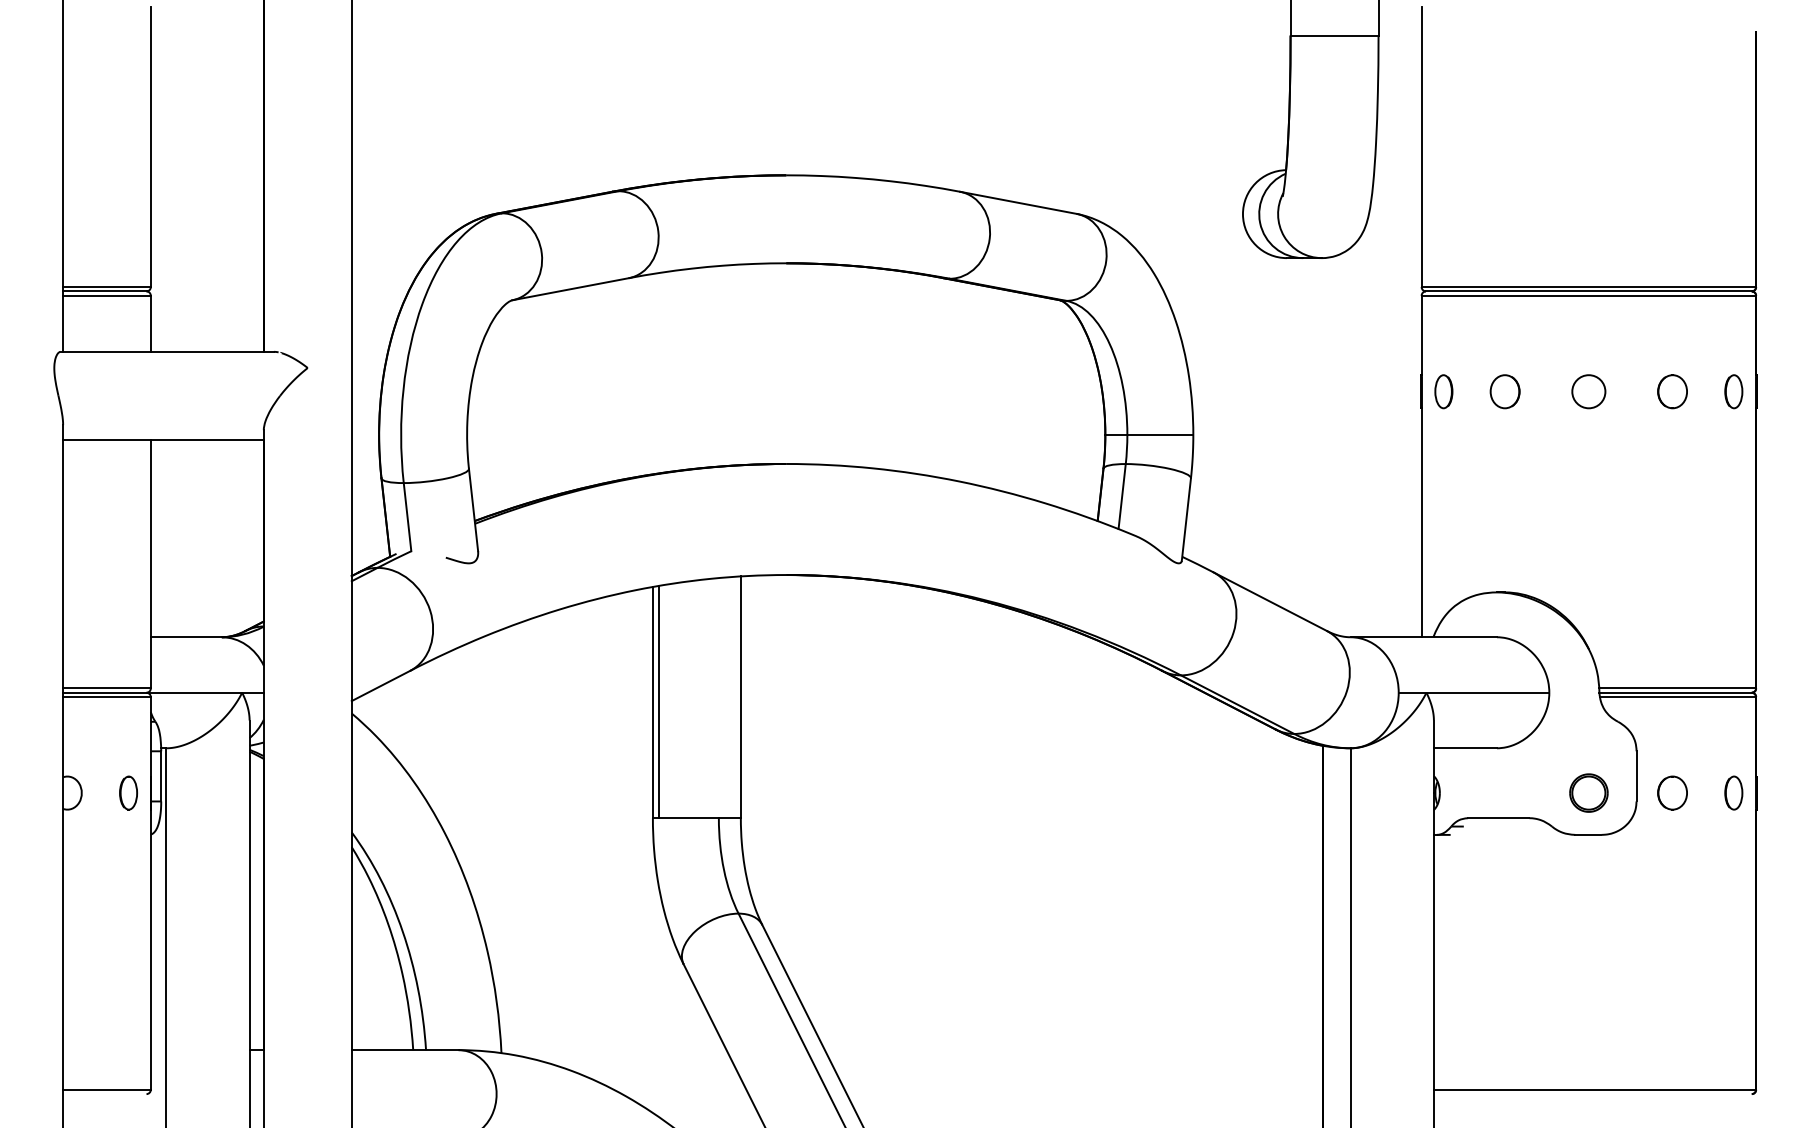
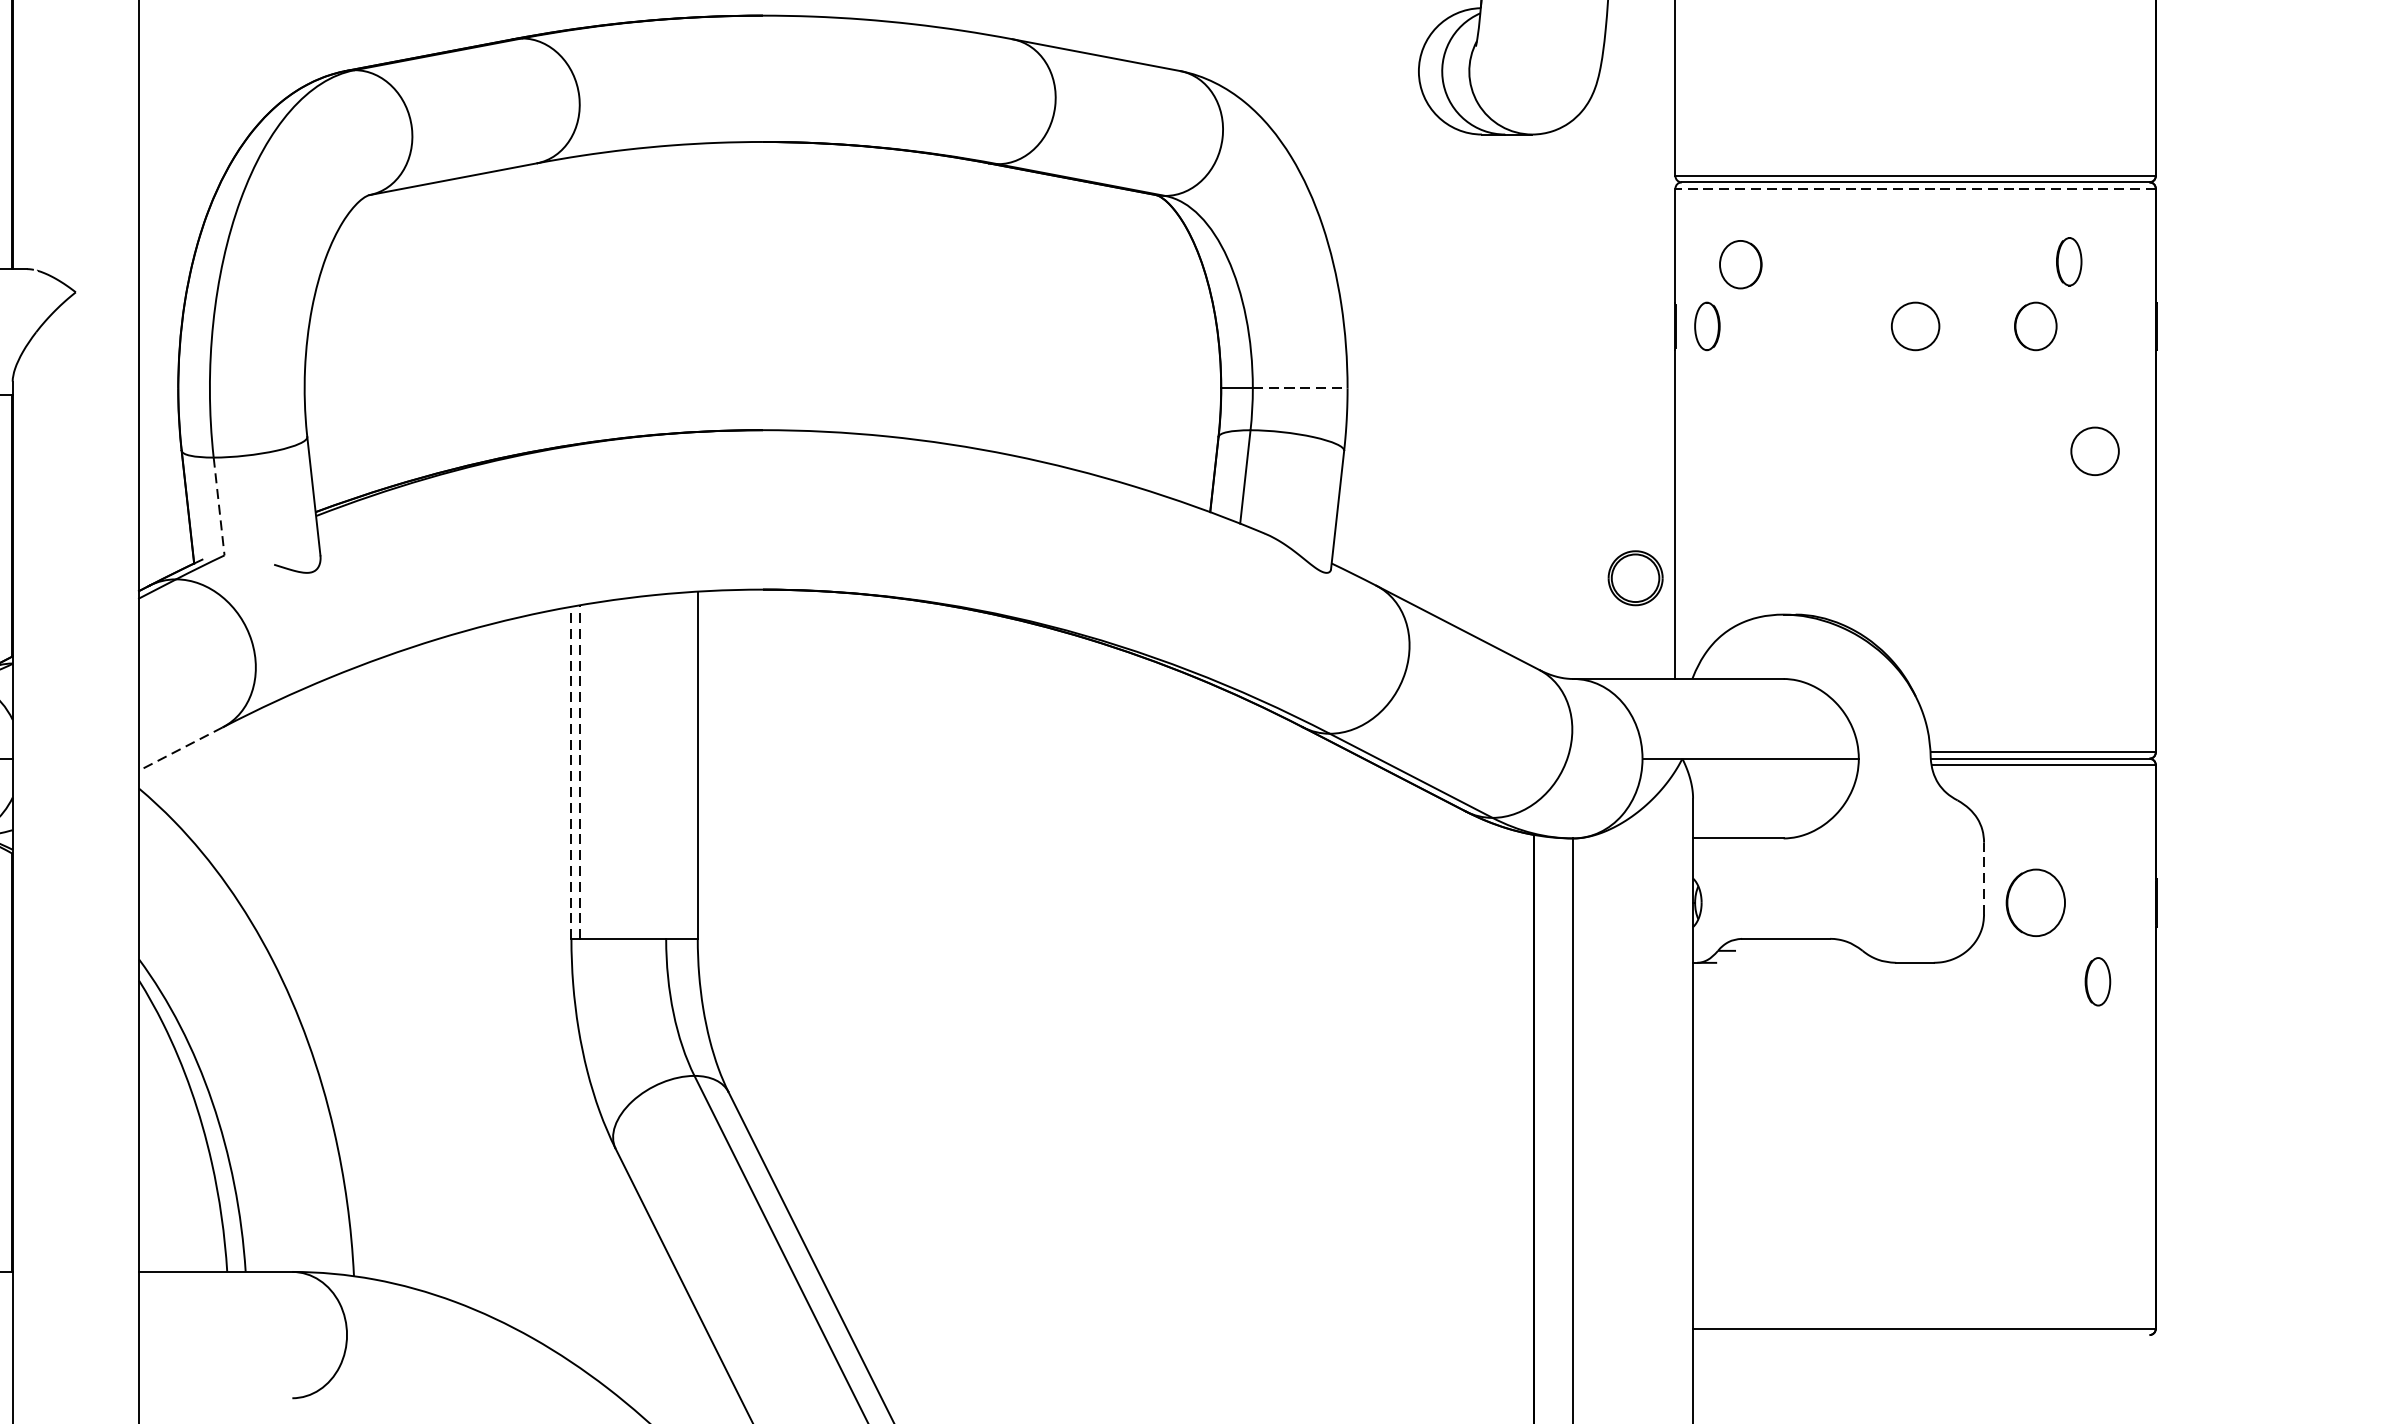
line: (1588, 295) -> (1915, 188), solid -> dashed
part: (1504, 391) -> (1739, 264), moved
part: (1733, 391) -> (2068, 261), moved
line: (1160, 434) -> (1300, 387), solid -> dashed
circle: (1713, 478) -> (2094, 451), added
line: (407, 517) -> (219, 507), solid -> dashed
line: (380, 686) -> (180, 749), solid -> dashed
line: (658, 701) -> (579, 771), solid -> dashed
line: (652, 702) -> (570, 772), solid -> dashed
line: (1636, 775) -> (1984, 877), solid -> dashed
part: (1588, 792) -> (1635, 577), moved
part: (1672, 792) -> (2035, 901), size x1.4
part: (1733, 792) -> (2097, 980), moved

